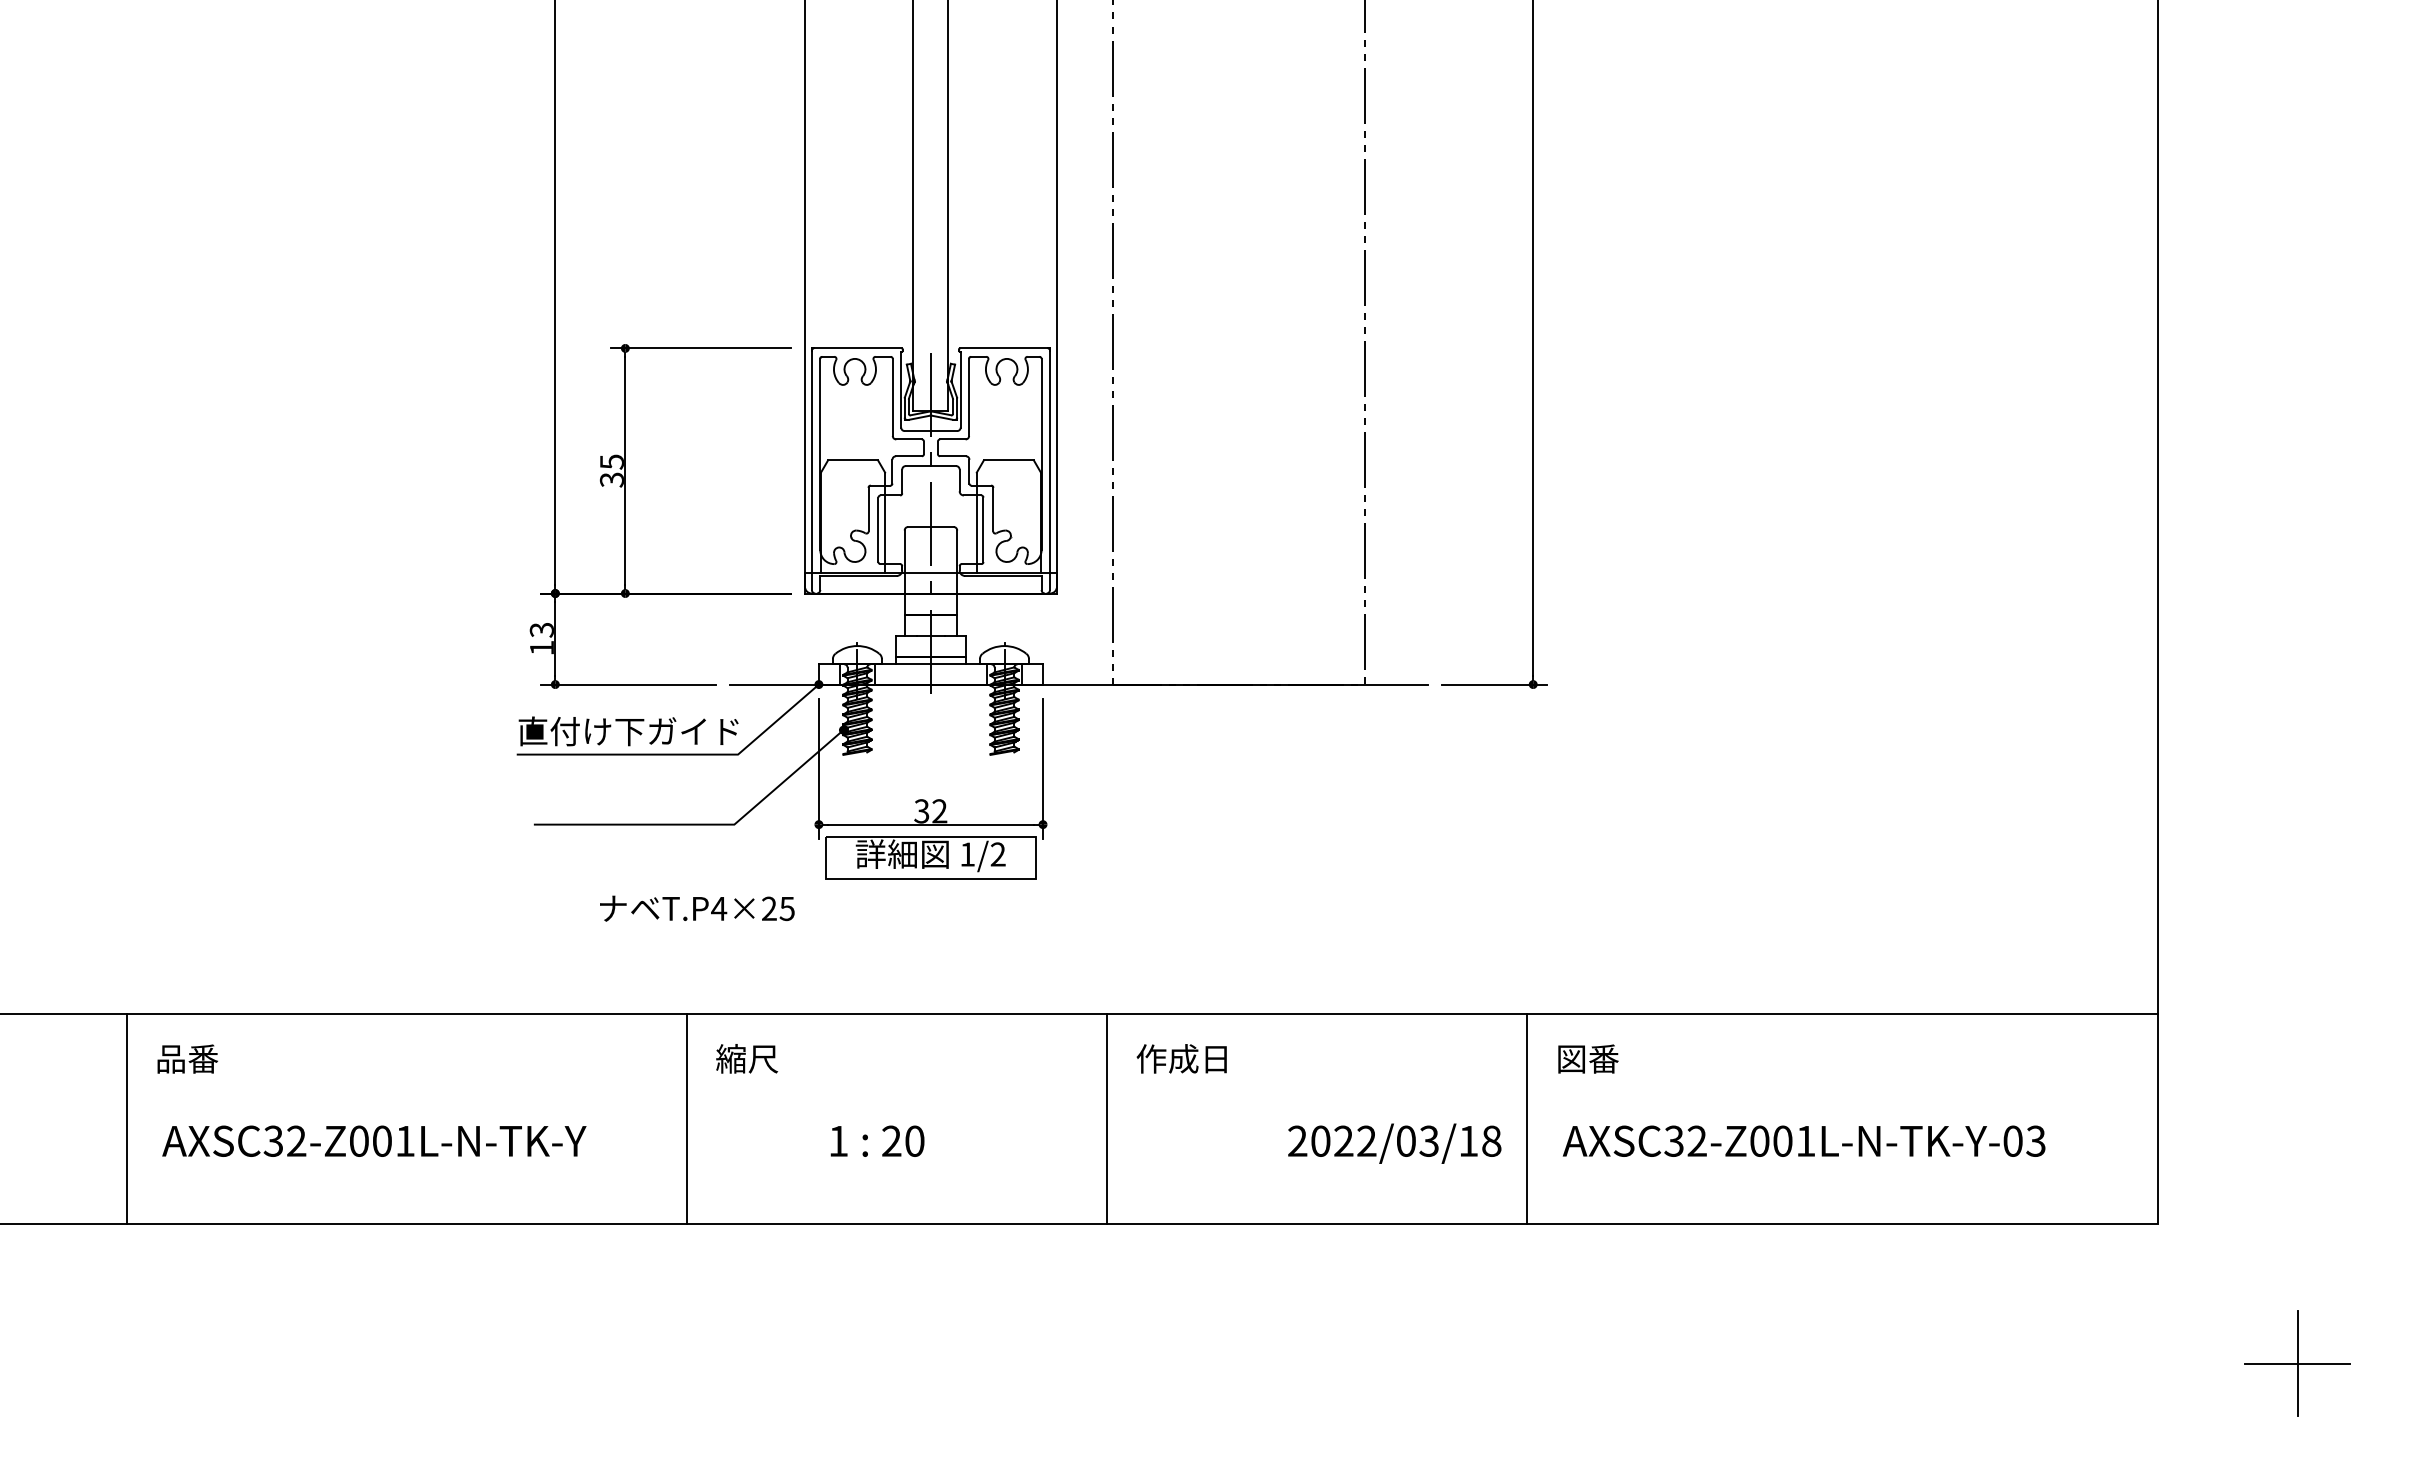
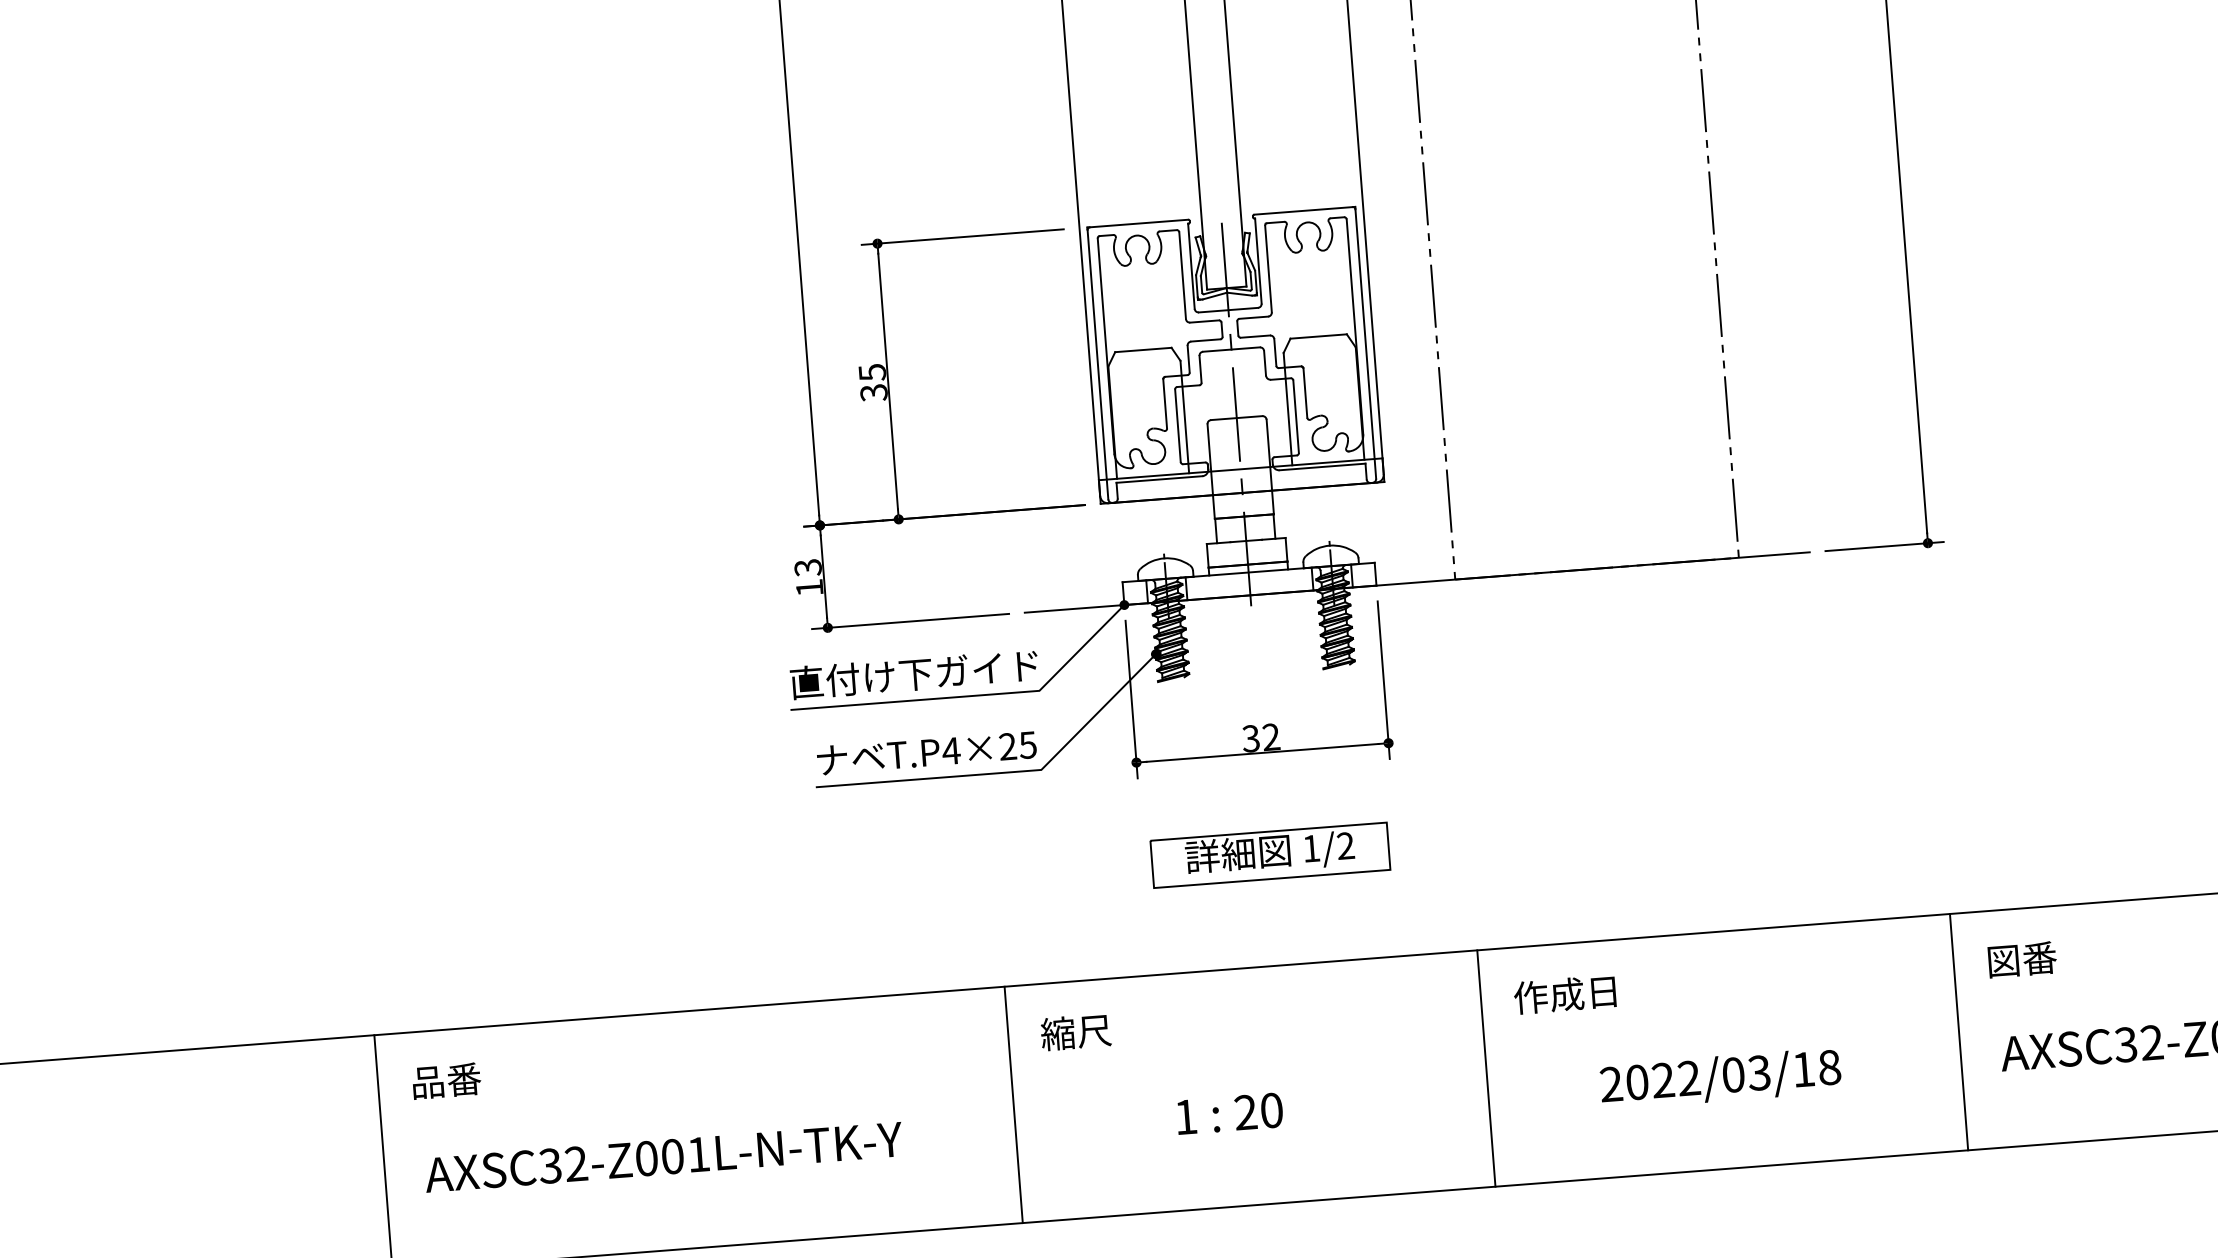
part: (930, 857) -> (1269, 855), moved
text: (697, 908) -> (927, 752), moved
text: (1394, 1143) -> (1720, 1078), moved

